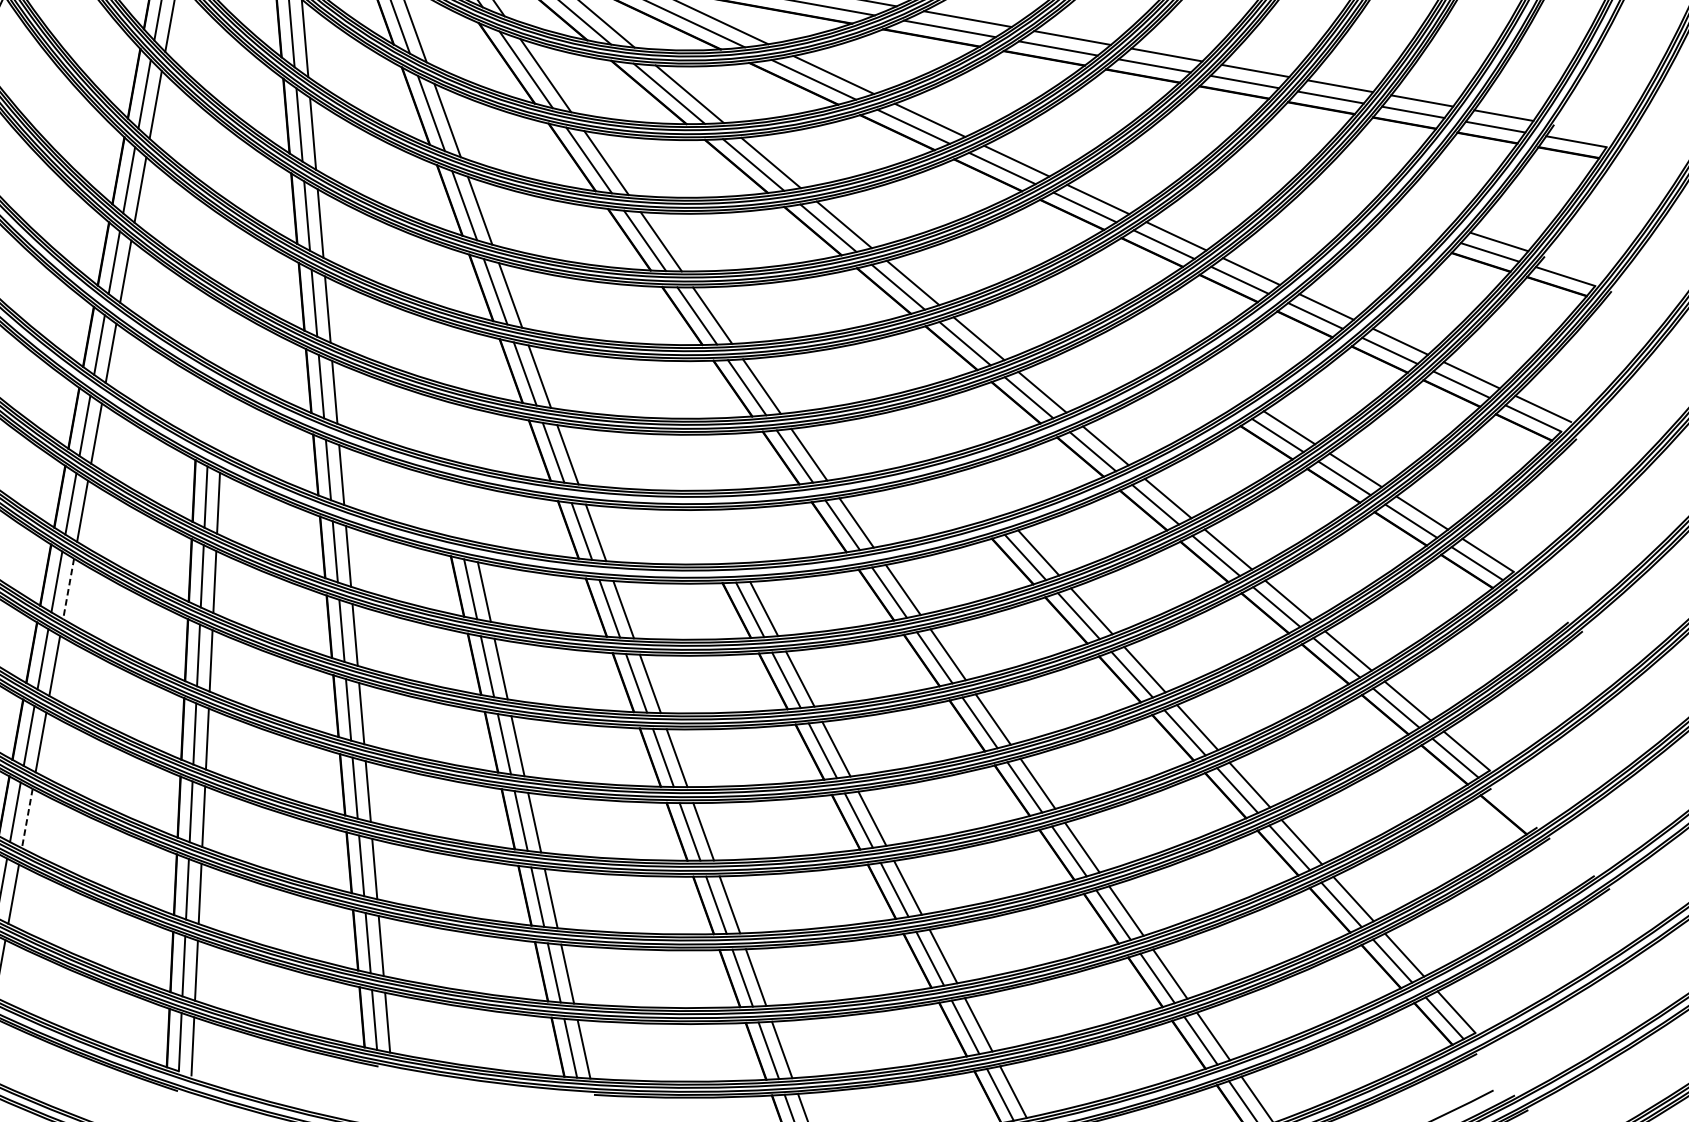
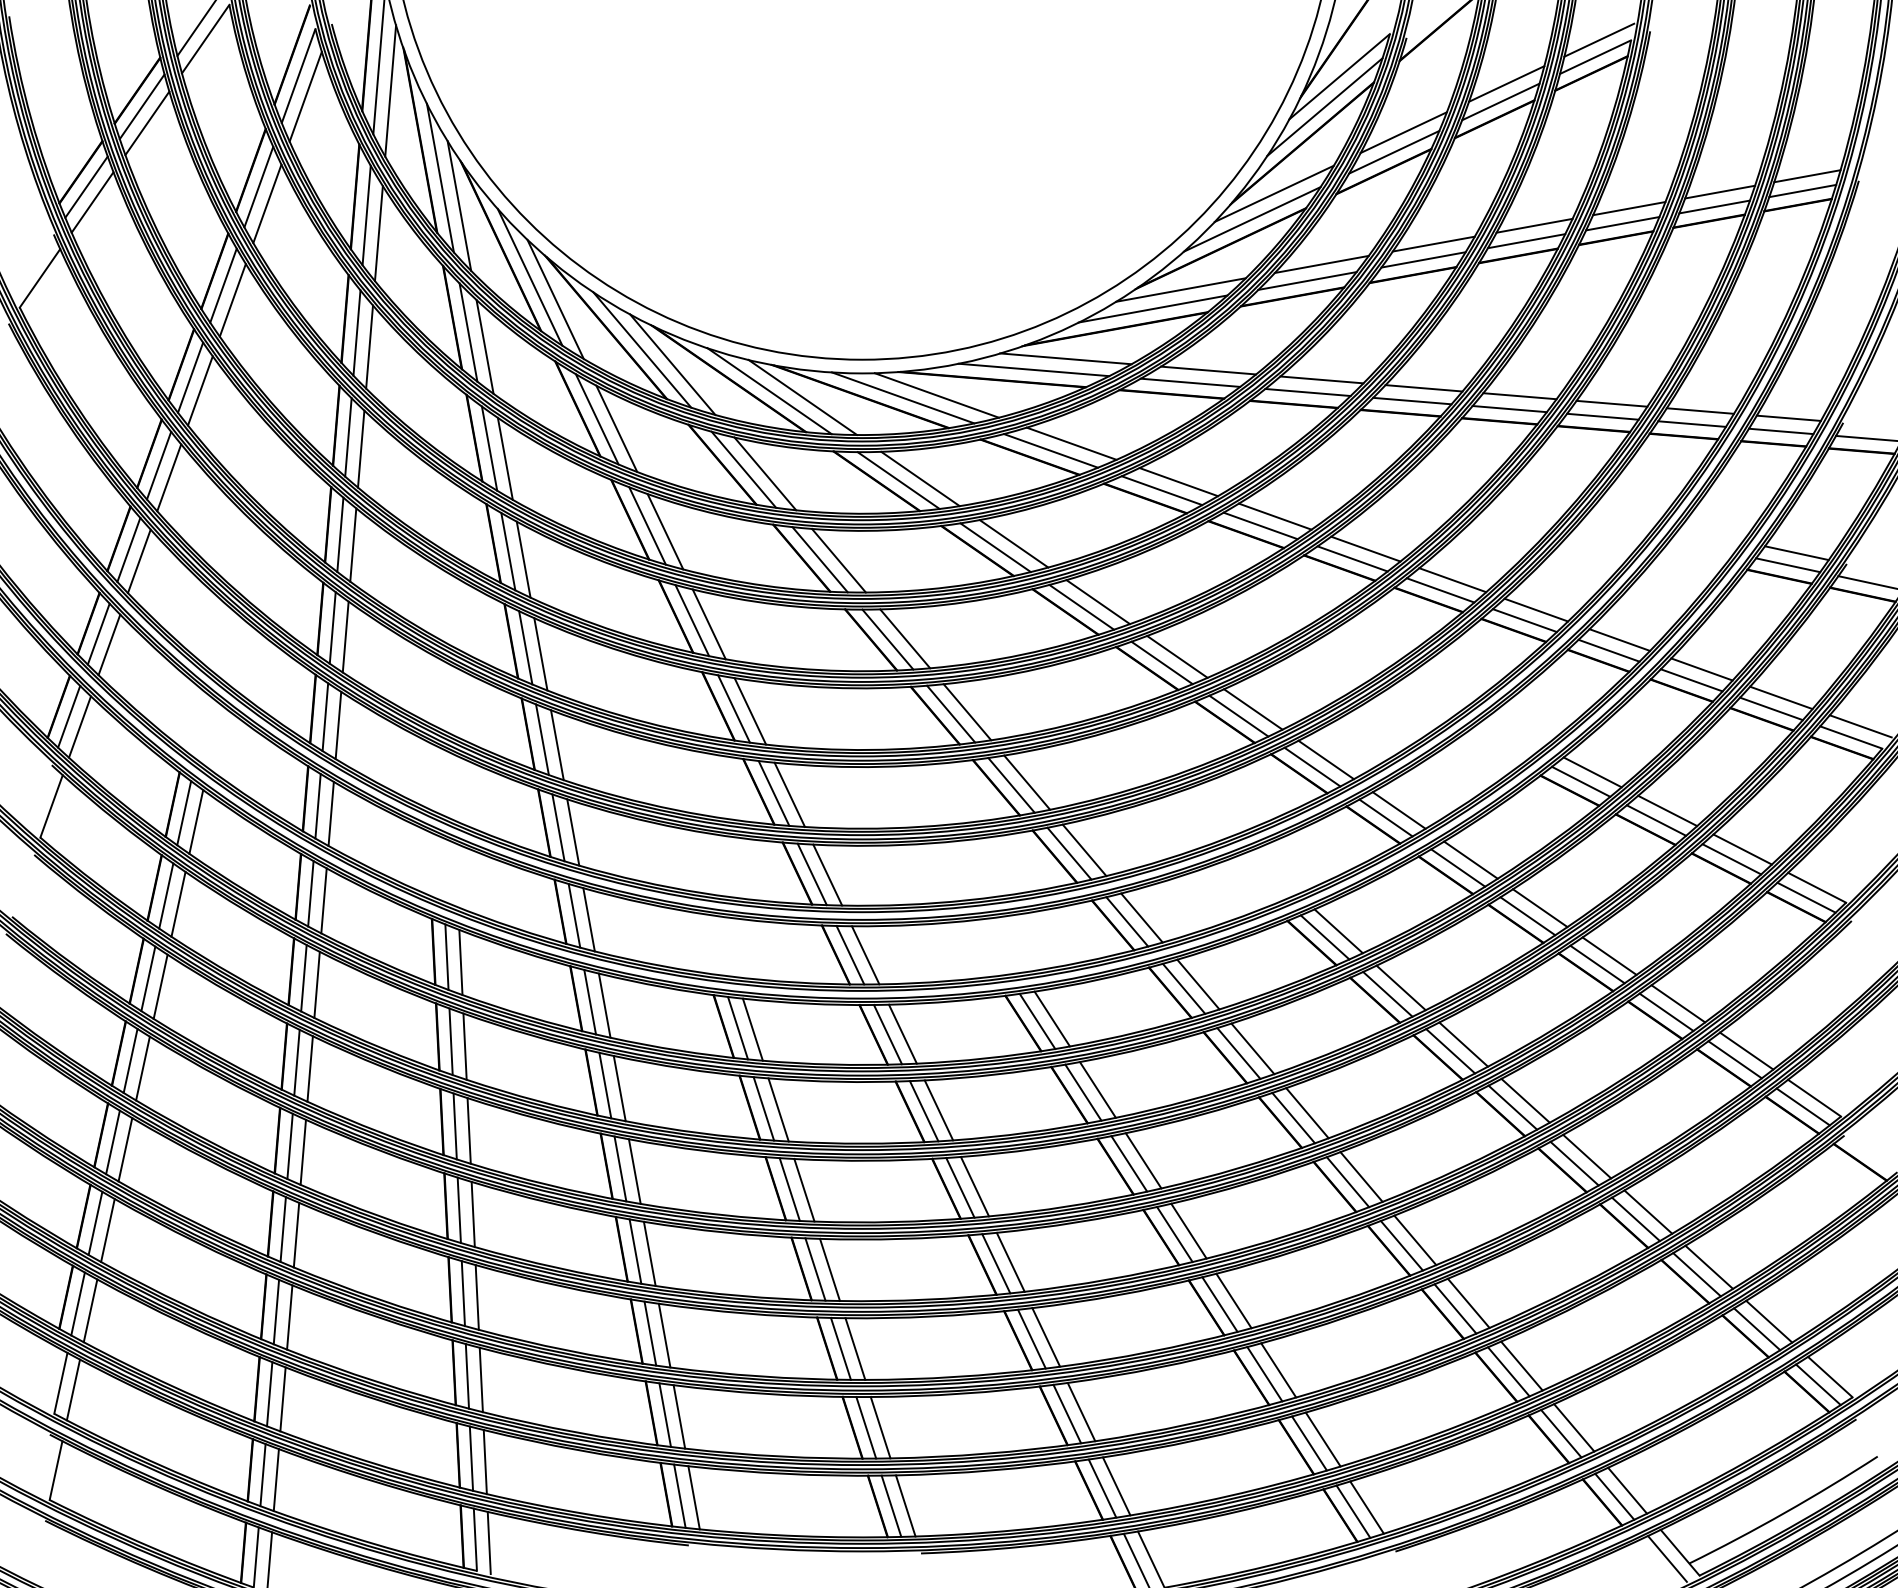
line: (68, 588) -> (310, 1068), dashed -> solid
line: (27, 818) -> (289, 1317), dashed -> solid

